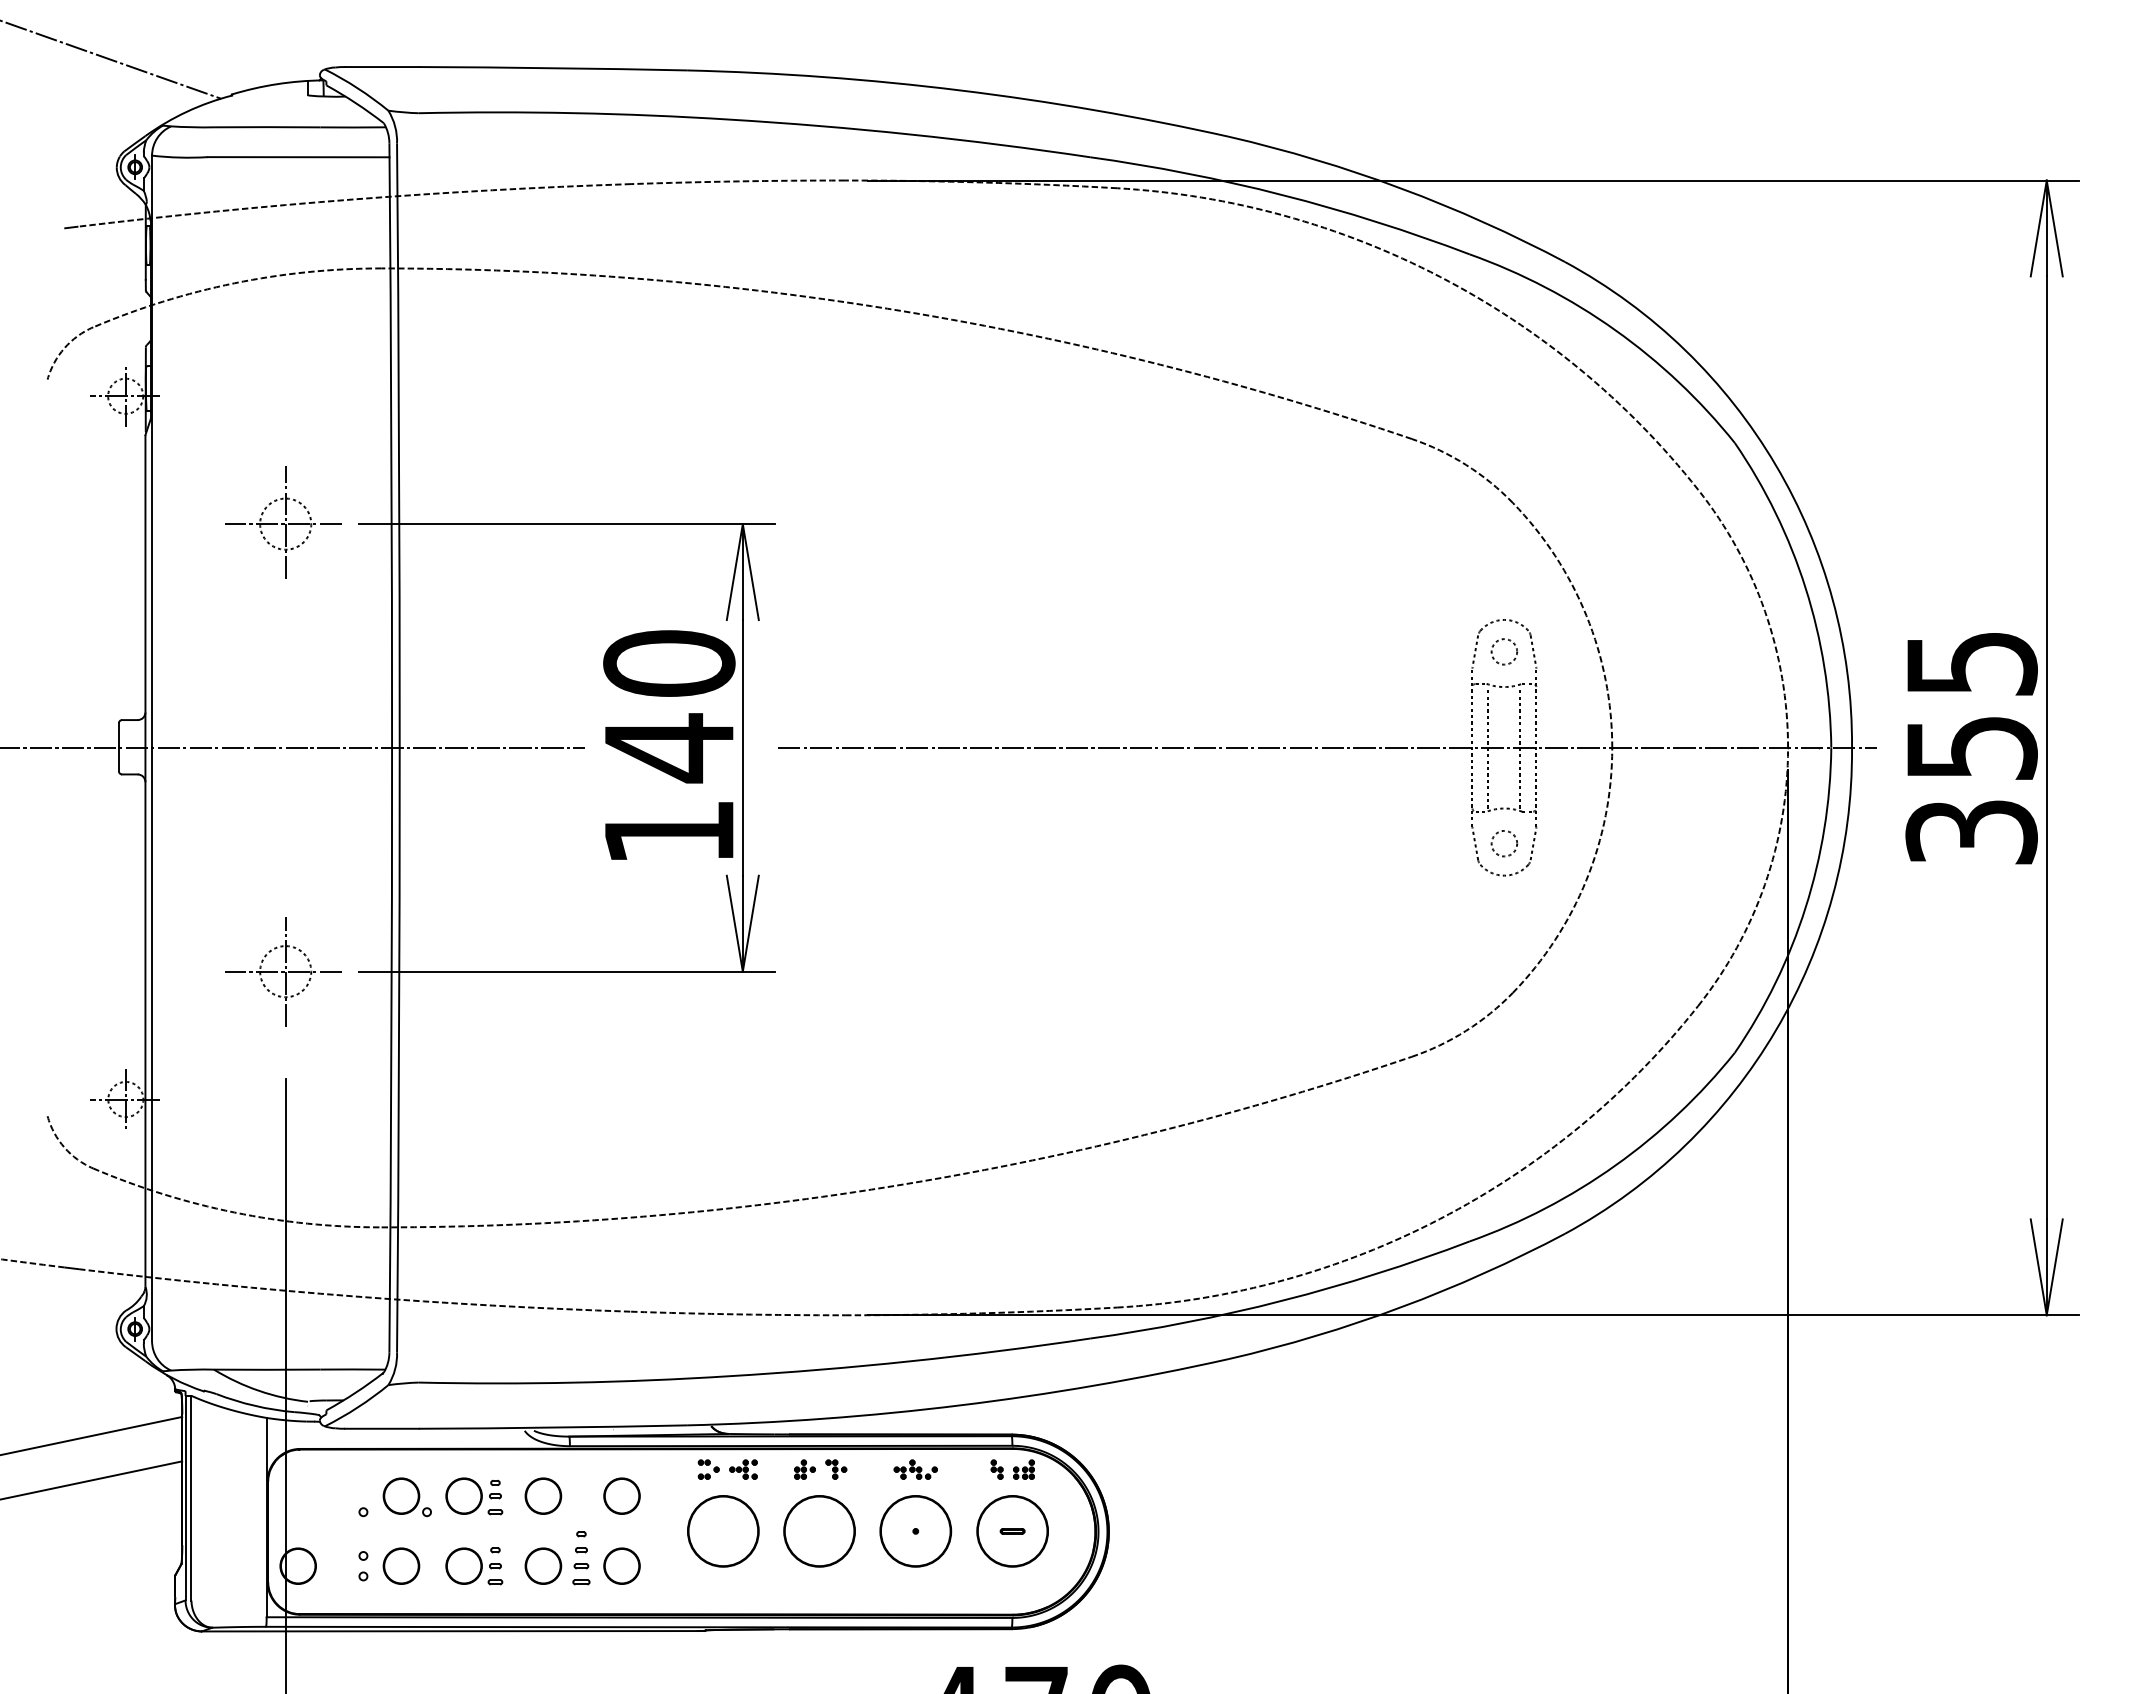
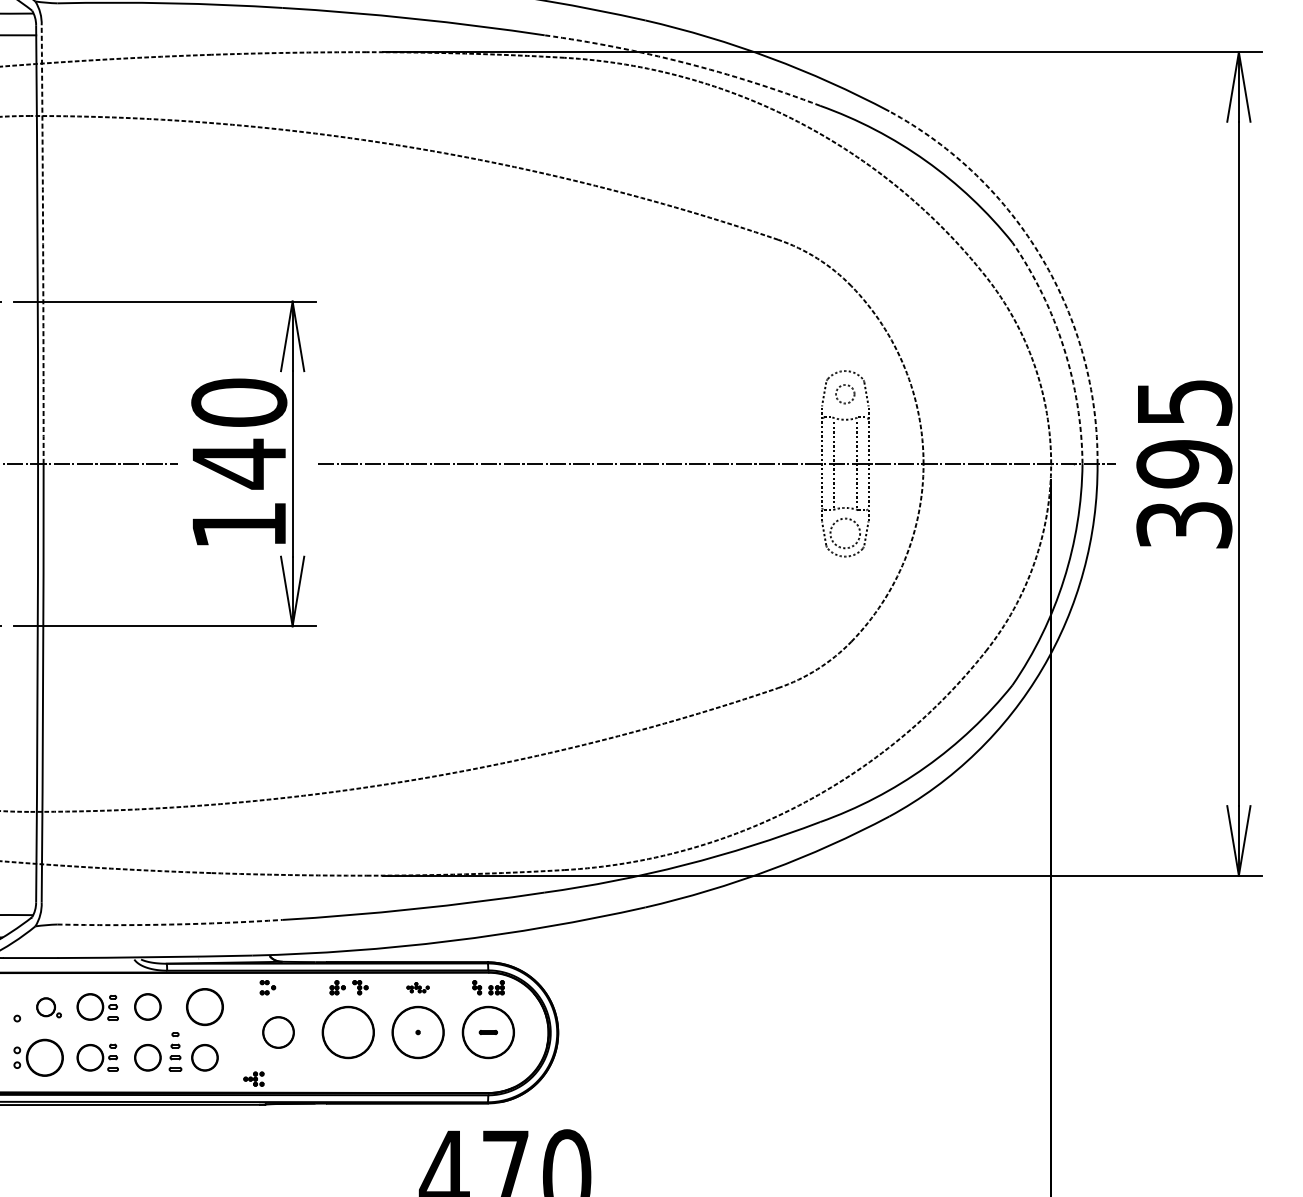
arc: (1282, 195) -> (684, 63), solid -> dashed
arc: (399, 445) -> (43, 244), solid -> dashed
arc: (1775, 465) -> (1042, 259), solid -> dashed
arc: (1805, 588) -> (1063, 348), solid -> dashed
text: (1971, 748) -> (1184, 464), 355 -> 395
circle: (1504, 843) -> (845, 533), size x1.6
arc: (573, 1382) -> (169, 924), solid -> dashed
part: (743, 1469) -> (253, 1079), moved
part: (915, 1469) -> (417, 987), size x0.7
circle: (621, 1495) -> (204, 1006), size x1.4
part: (406, 1497) -> (48, 1007), size x0.7
circle: (723, 1531) -> (278, 1032), size x0.6
part: (401, 1565) -> (44, 1057), size x1.4

